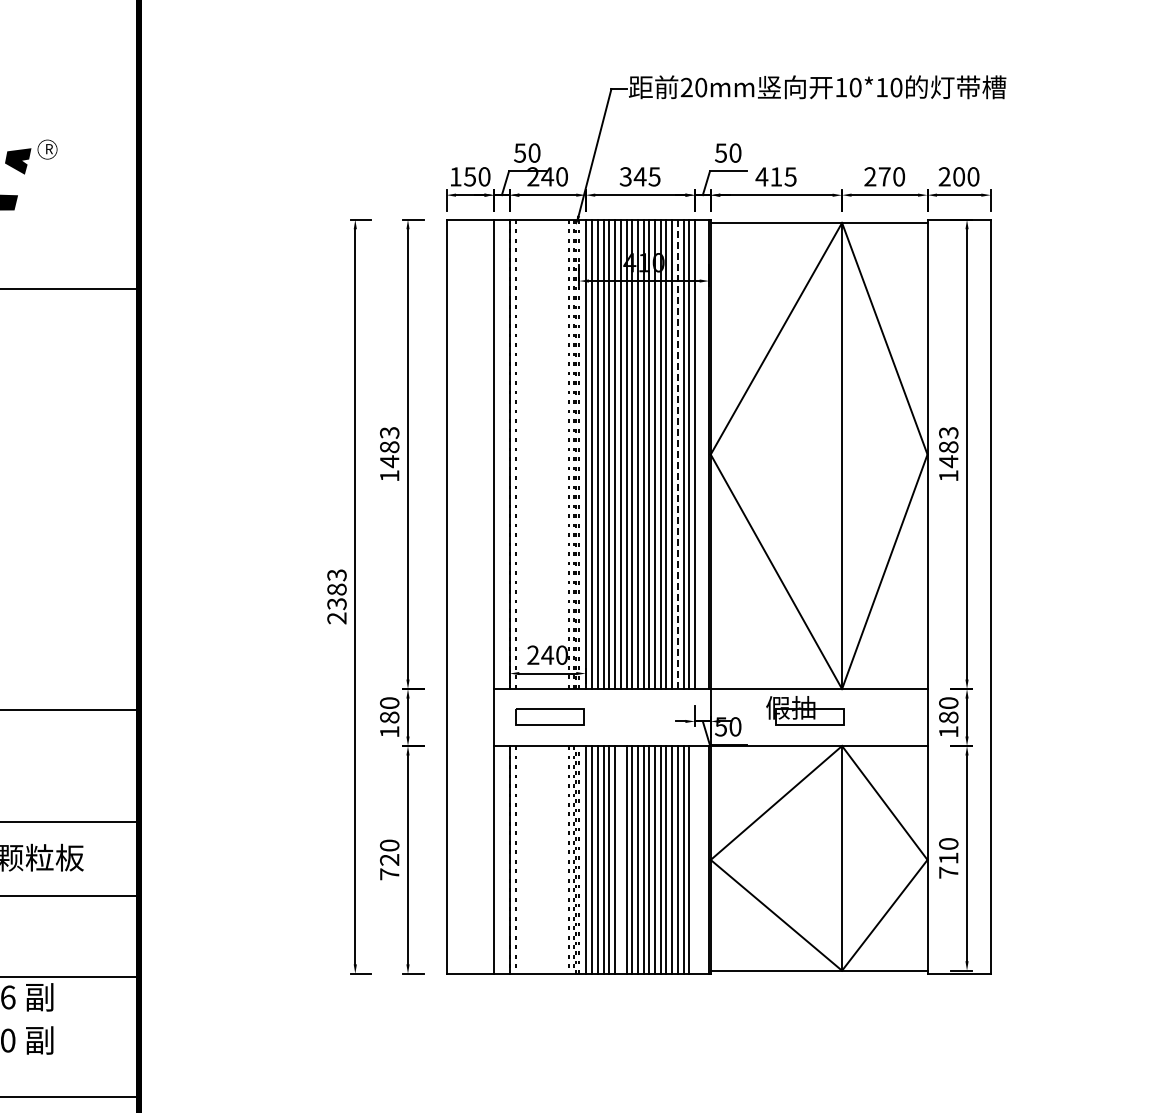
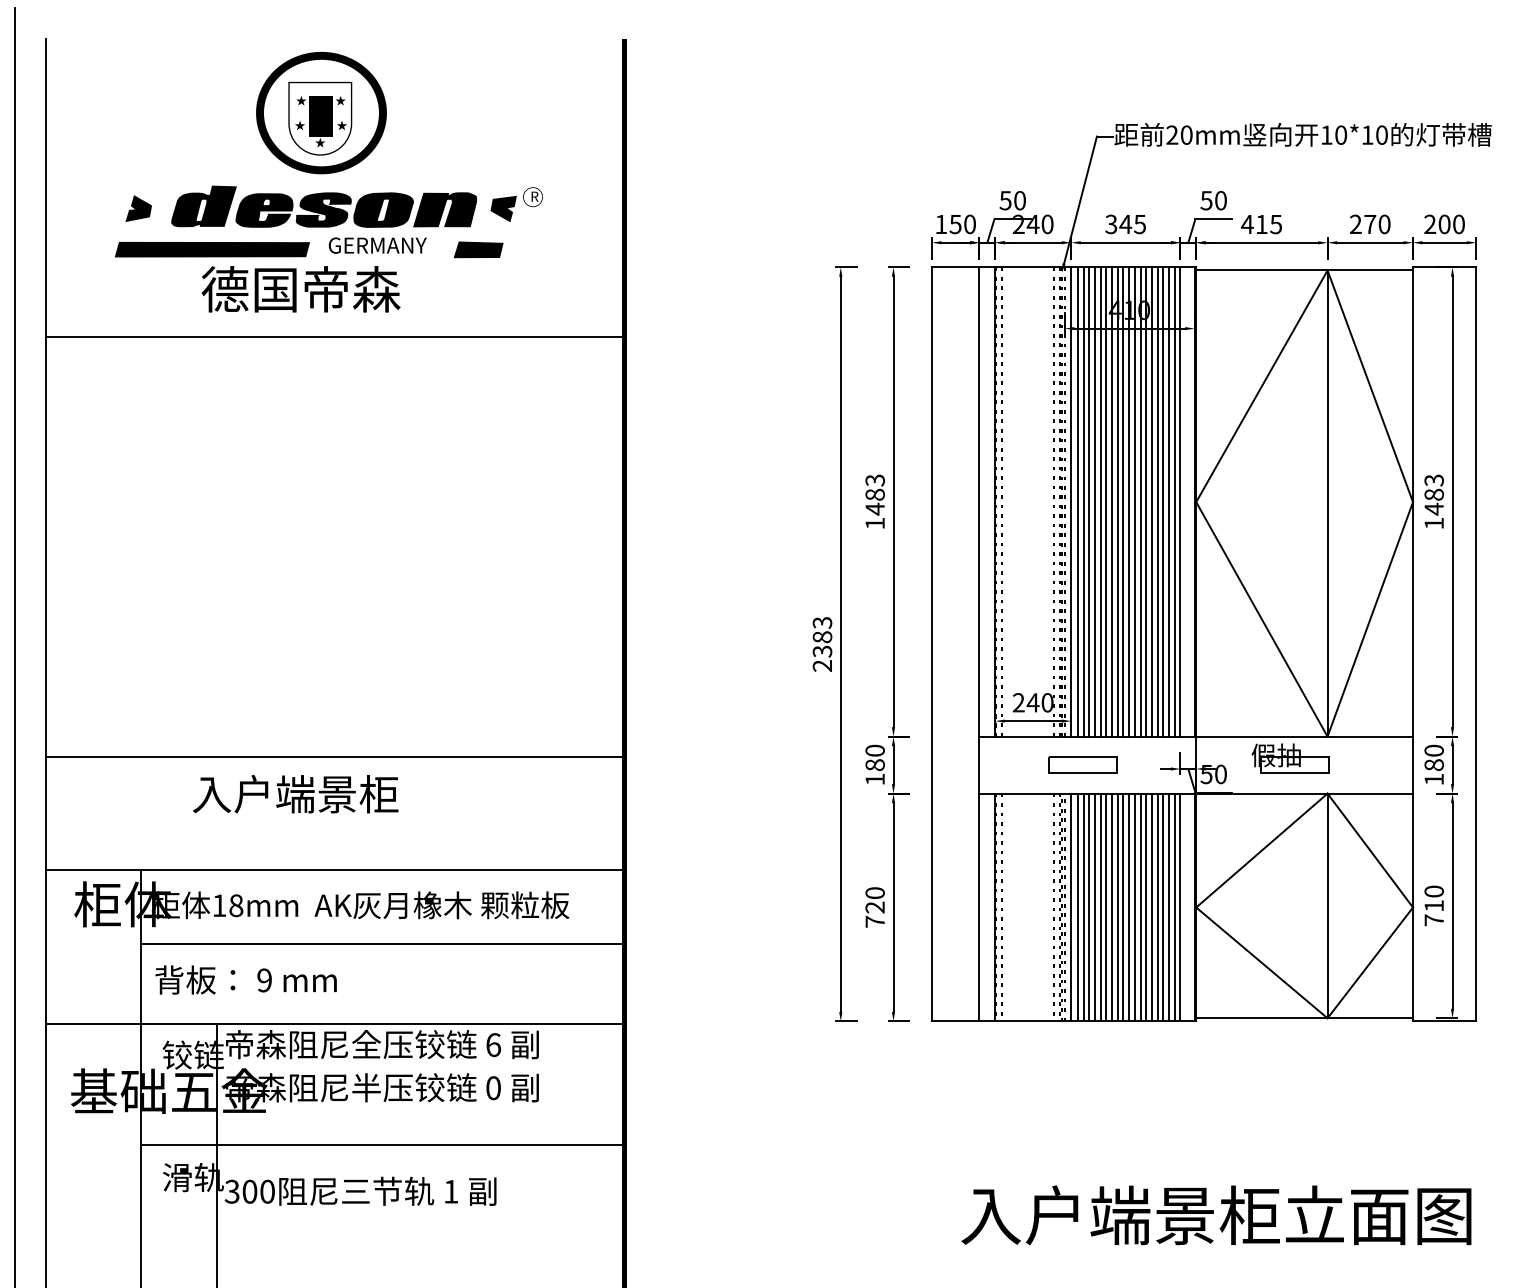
line: (678, 453) -> (1163, 501), dashed -> solid
part: (549, 716) -> (1082, 764), moved
line: (621, 859) -> (1106, 907), added
line: (695, 859) -> (1180, 907), added

